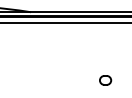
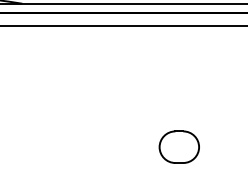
part: (105, 80) -> (179, 147), size x1.67

